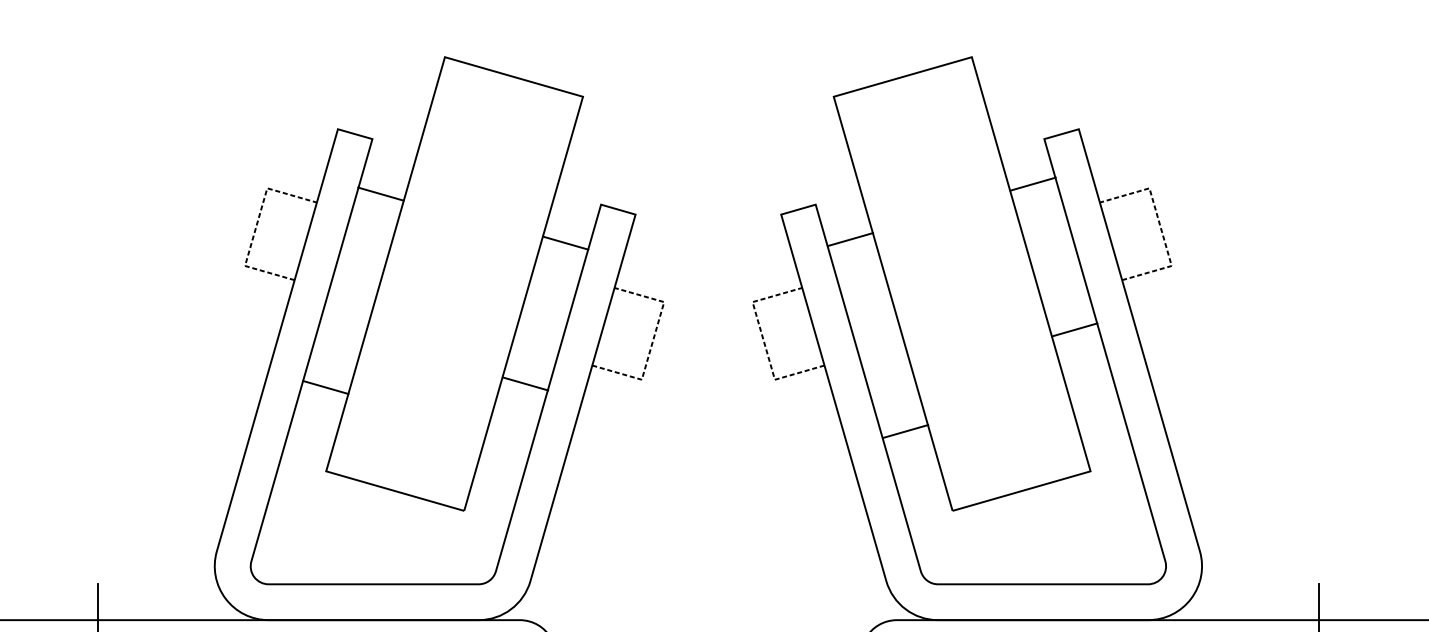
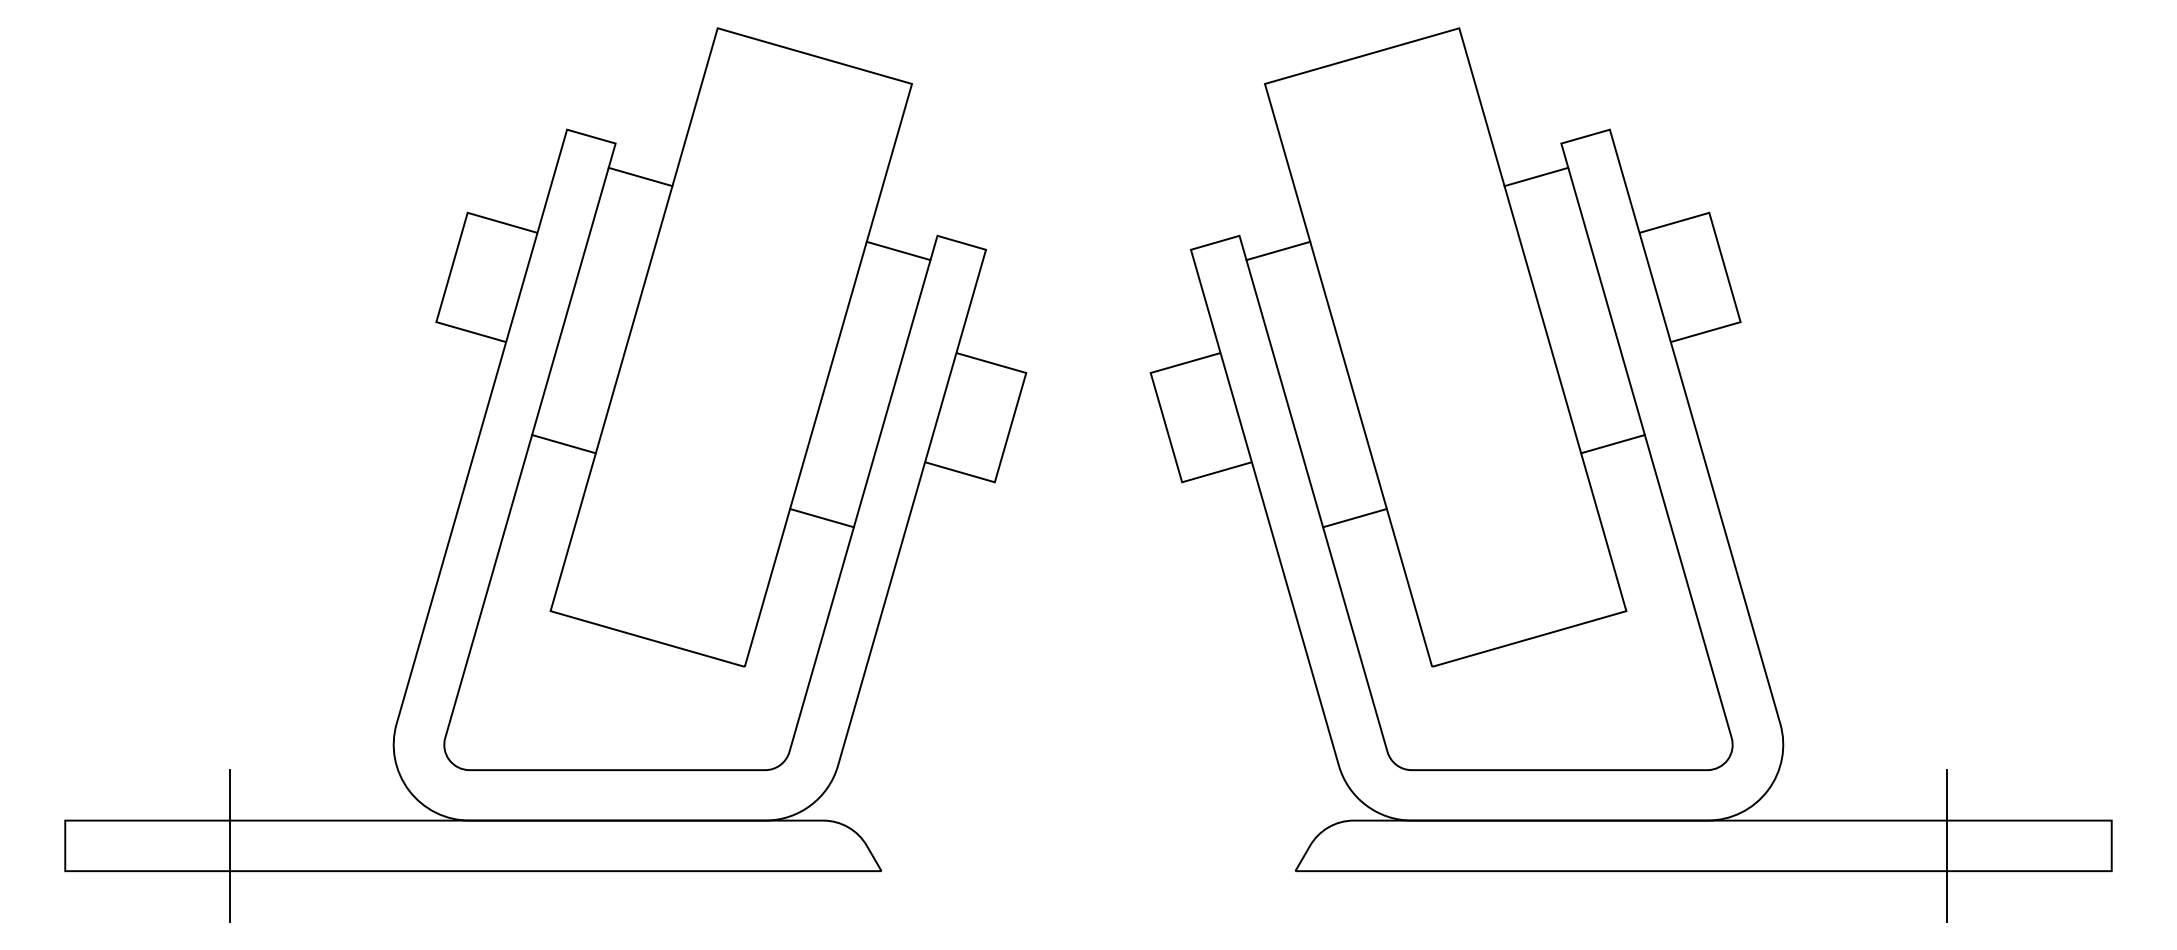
line: (1033, 183) -> (1536, 176), moved
line: (380, 193) -> (640, 176), moved
line: (256, 227) -> (452, 267), dashed -> solid
line: (1160, 227) -> (1724, 267), dashed -> solid
line: (850, 239) -> (1278, 250), moved
line: (565, 242) -> (898, 250), moved
line: (1074, 330) -> (1612, 444), moved
line: (652, 340) -> (1010, 427), dashed -> solid
line: (763, 340) -> (1166, 427), dashed -> solid
line: (525, 383) -> (821, 517), moved
line: (325, 387) -> (563, 444), moved
line: (905, 431) -> (1354, 517), moved

